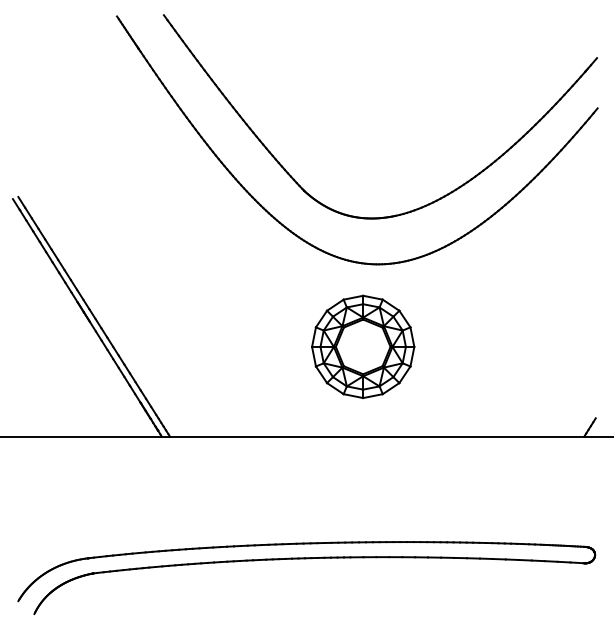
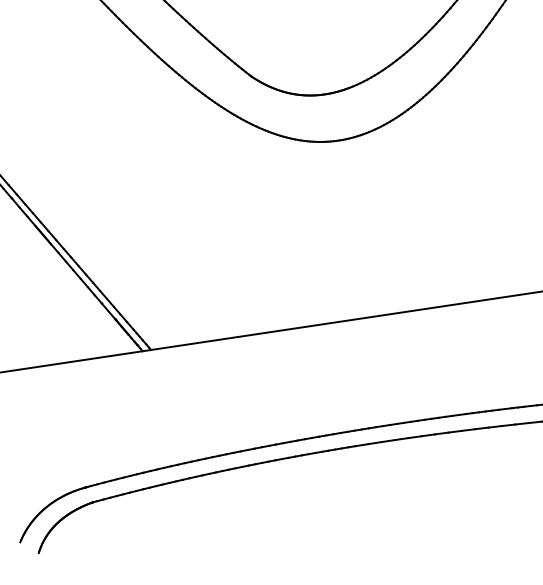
part: (363, 346) -> (336, 227), removed

